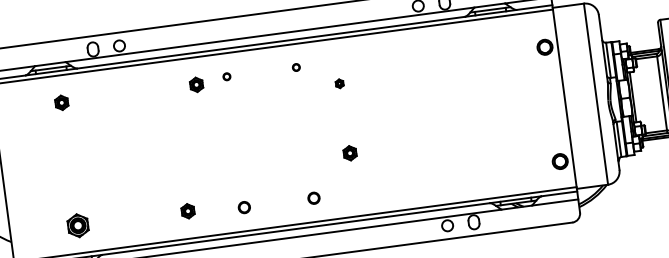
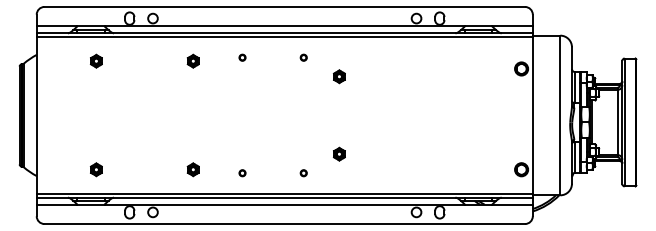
part: (339, 83) -> (339, 76), size x1.67
part: (195, 84) -> (192, 60), moved
part: (350, 152) -> (339, 153), moved
part: (313, 198) -> (303, 173), size x0.62
part: (244, 208) -> (242, 173), size x0.62
part: (78, 225) -> (96, 169), size x0.62

